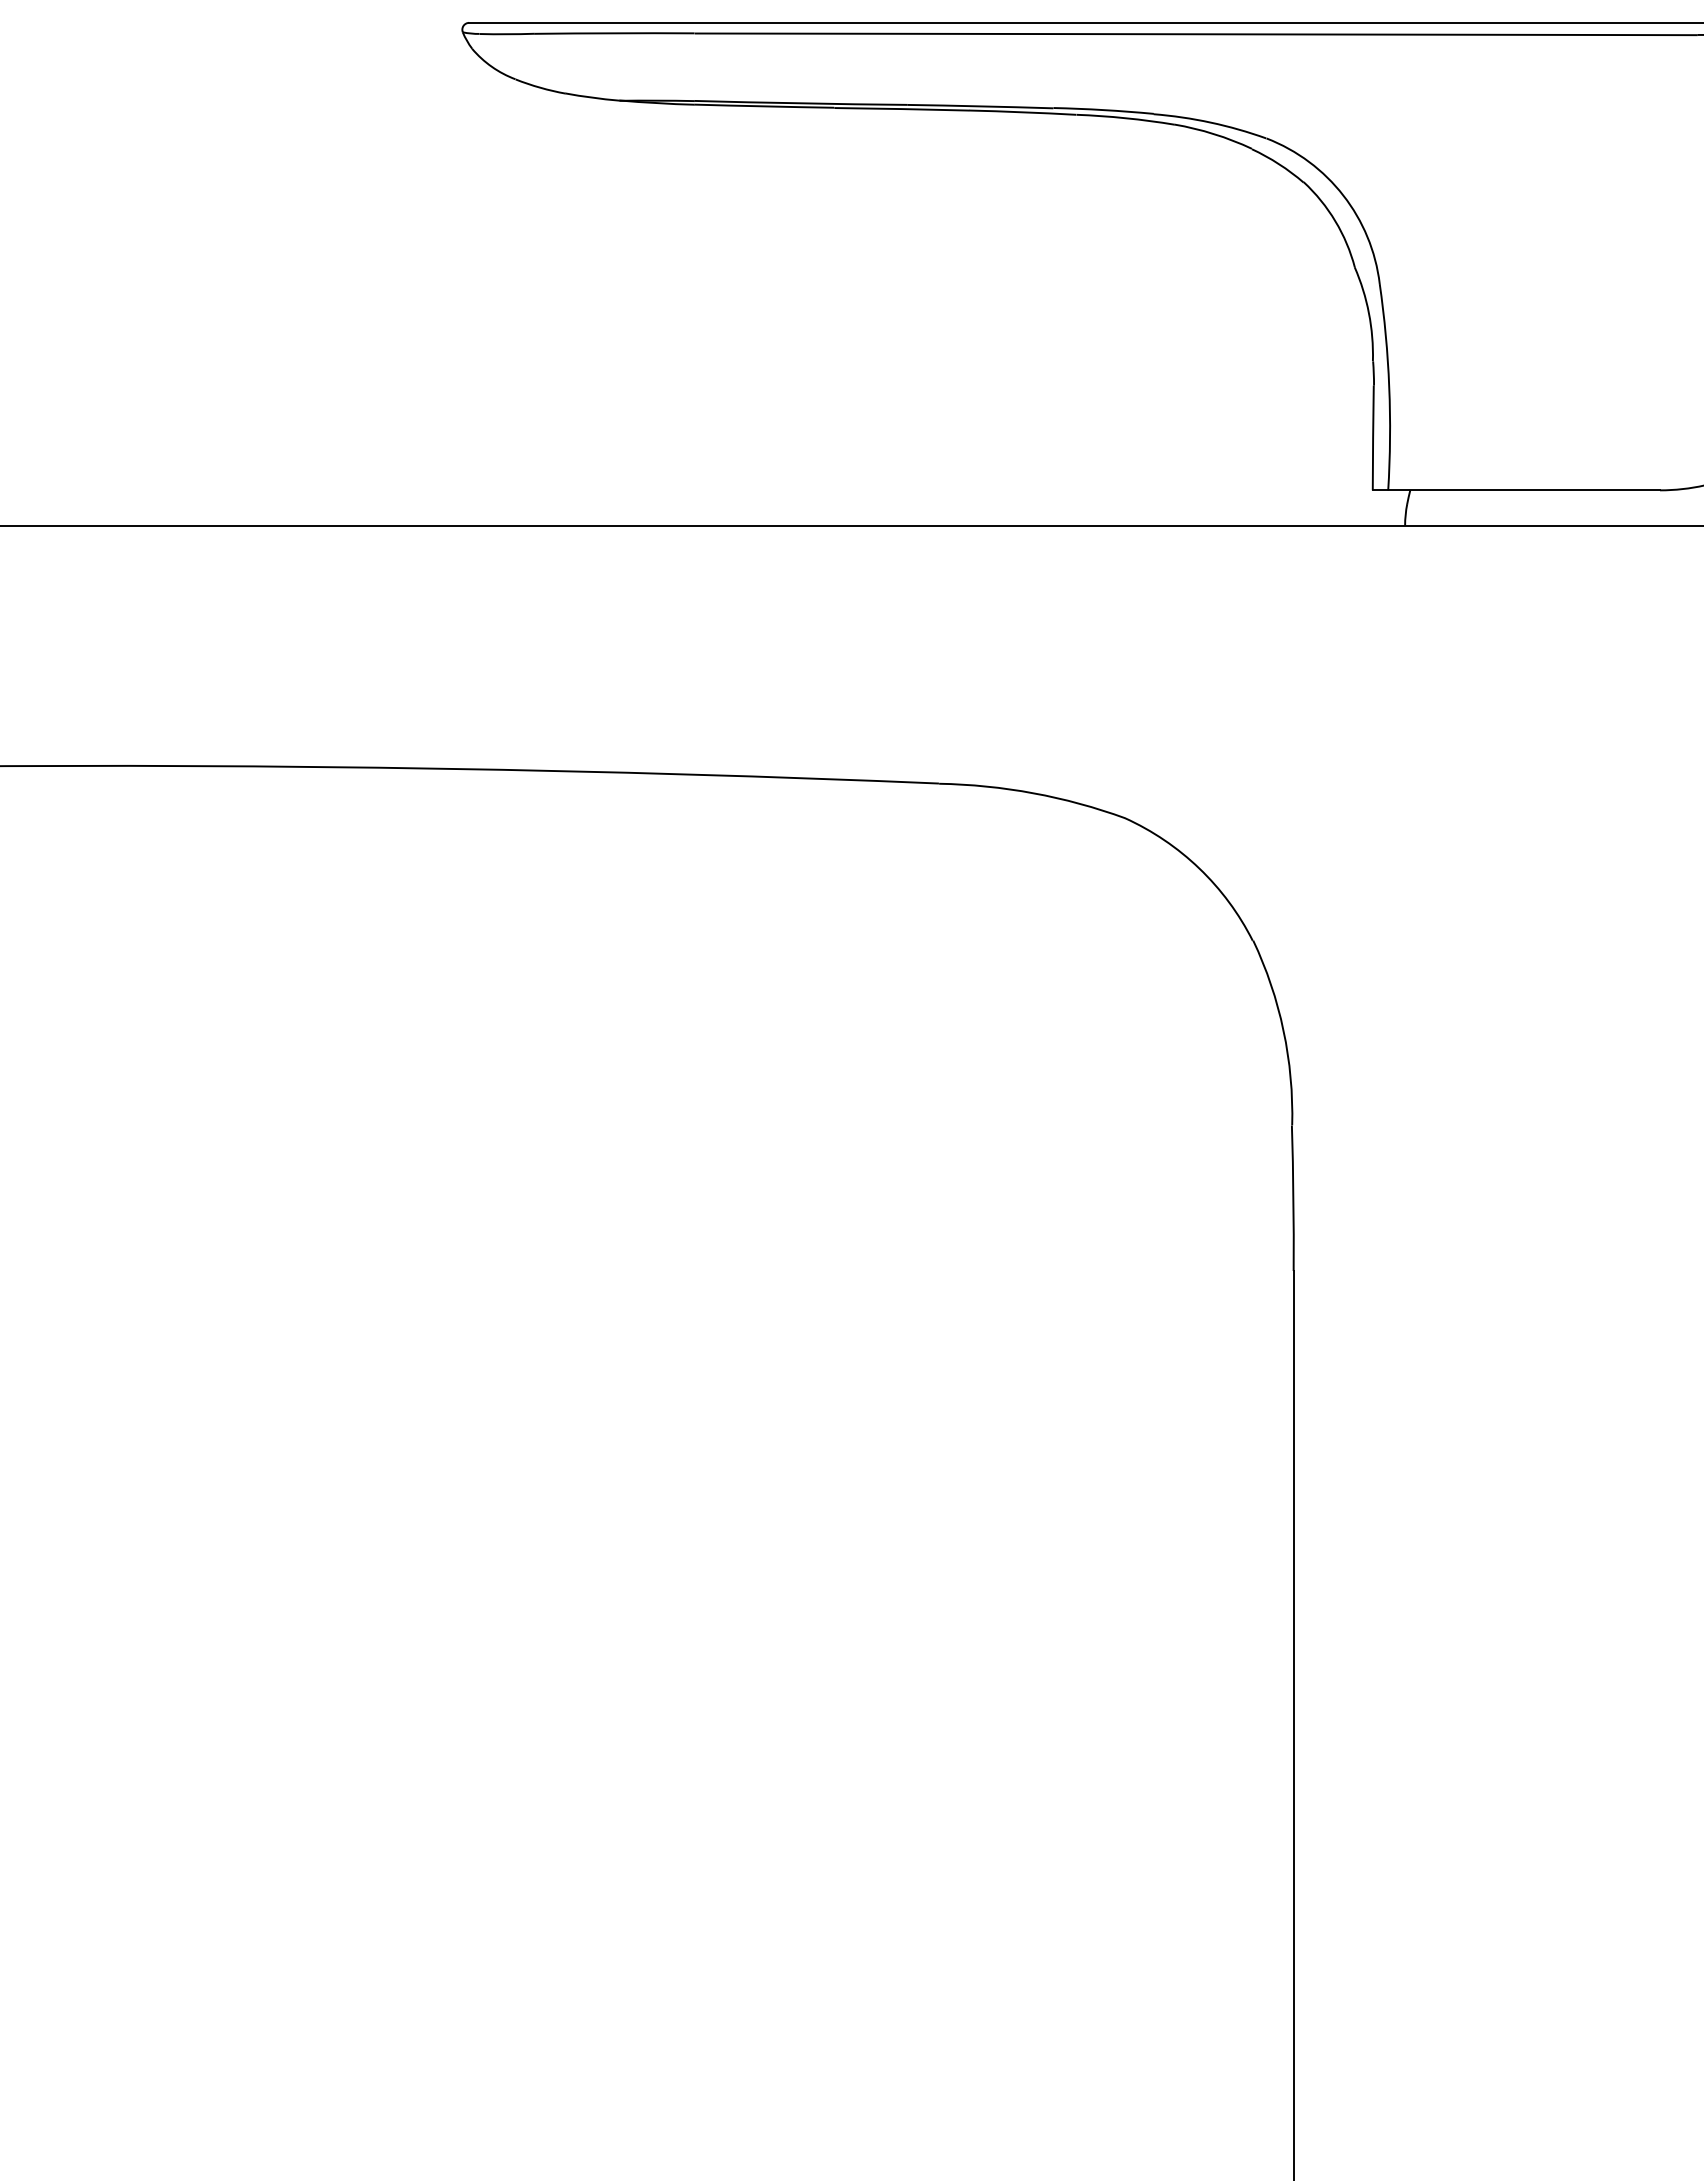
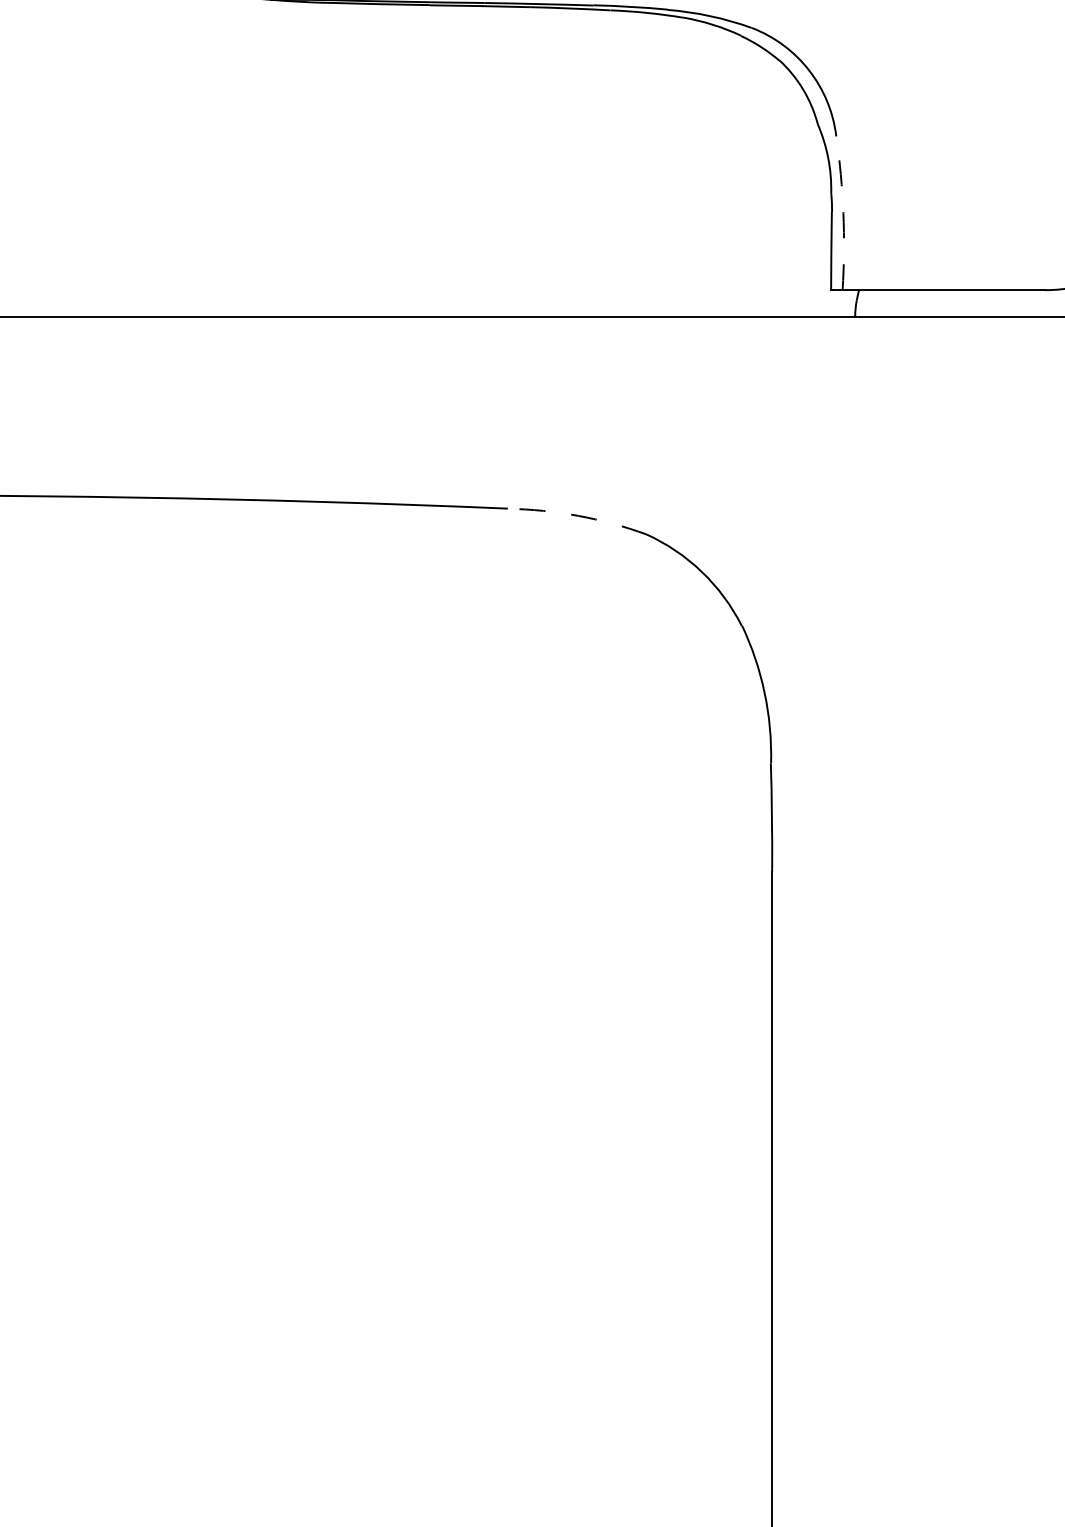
arc: (1389, 387) -> (843, 213), solid -> dashed
arc: (1033, 793) -> (578, 516), solid -> dashed

